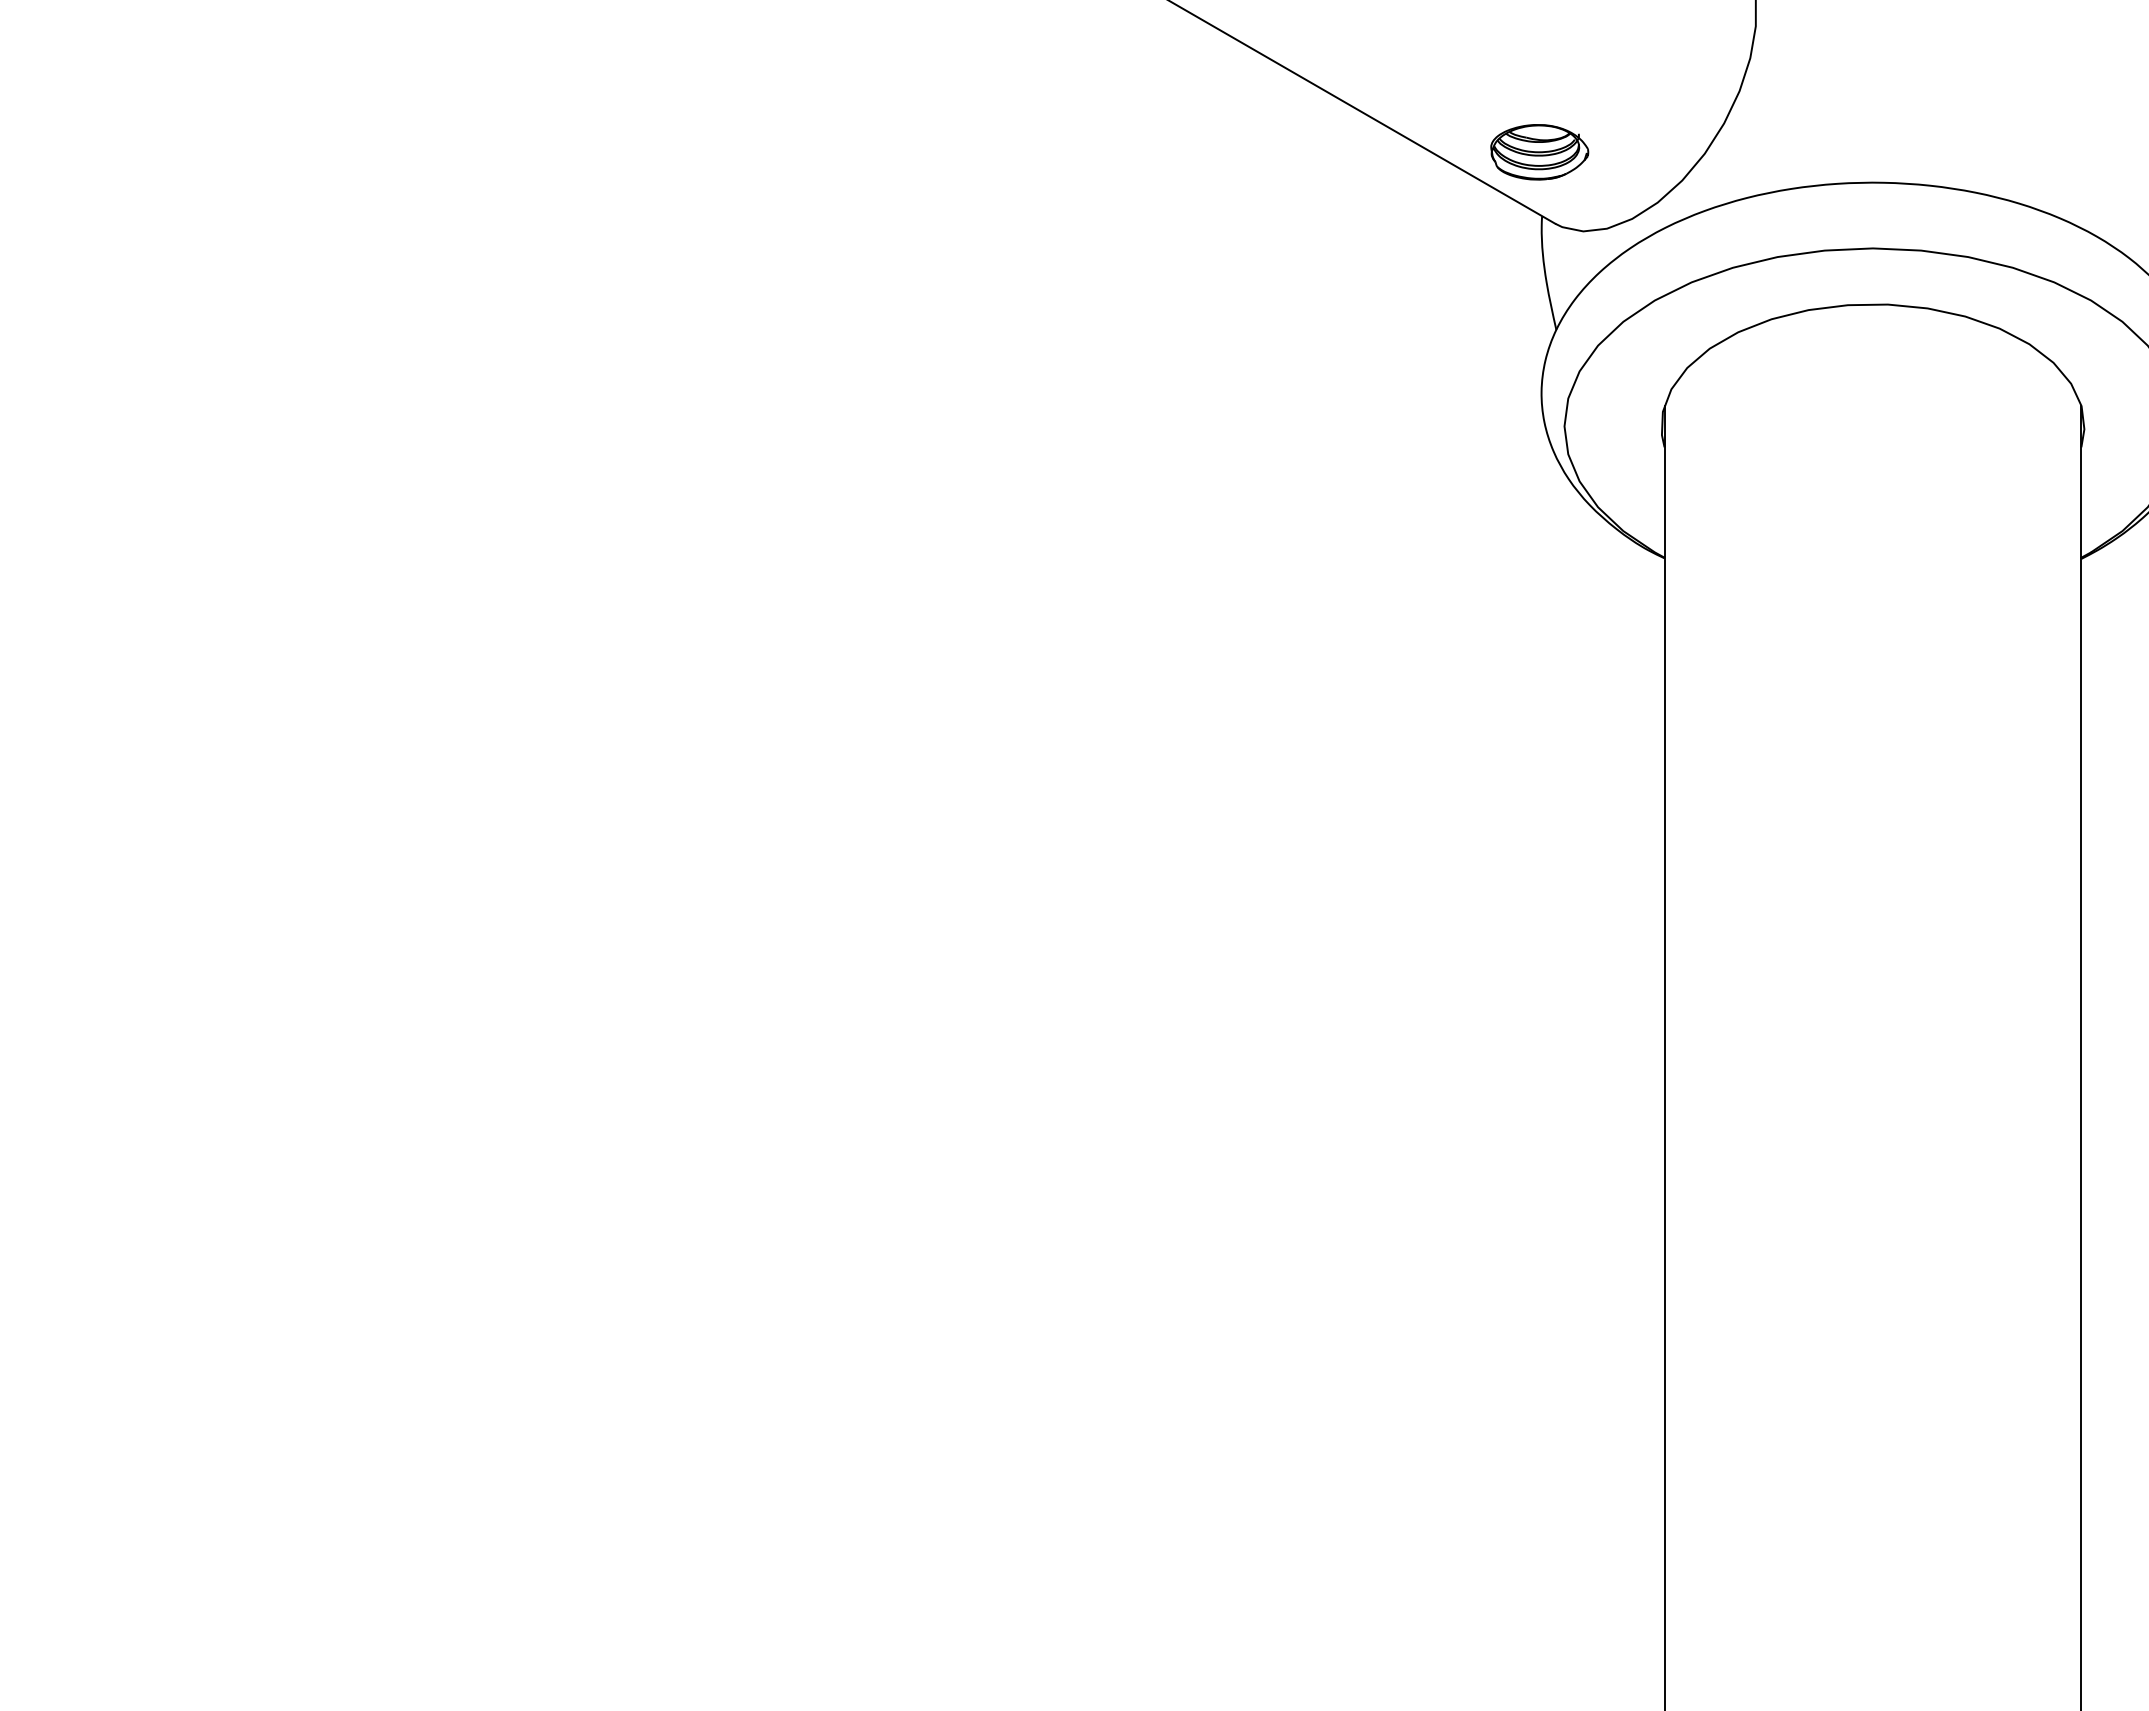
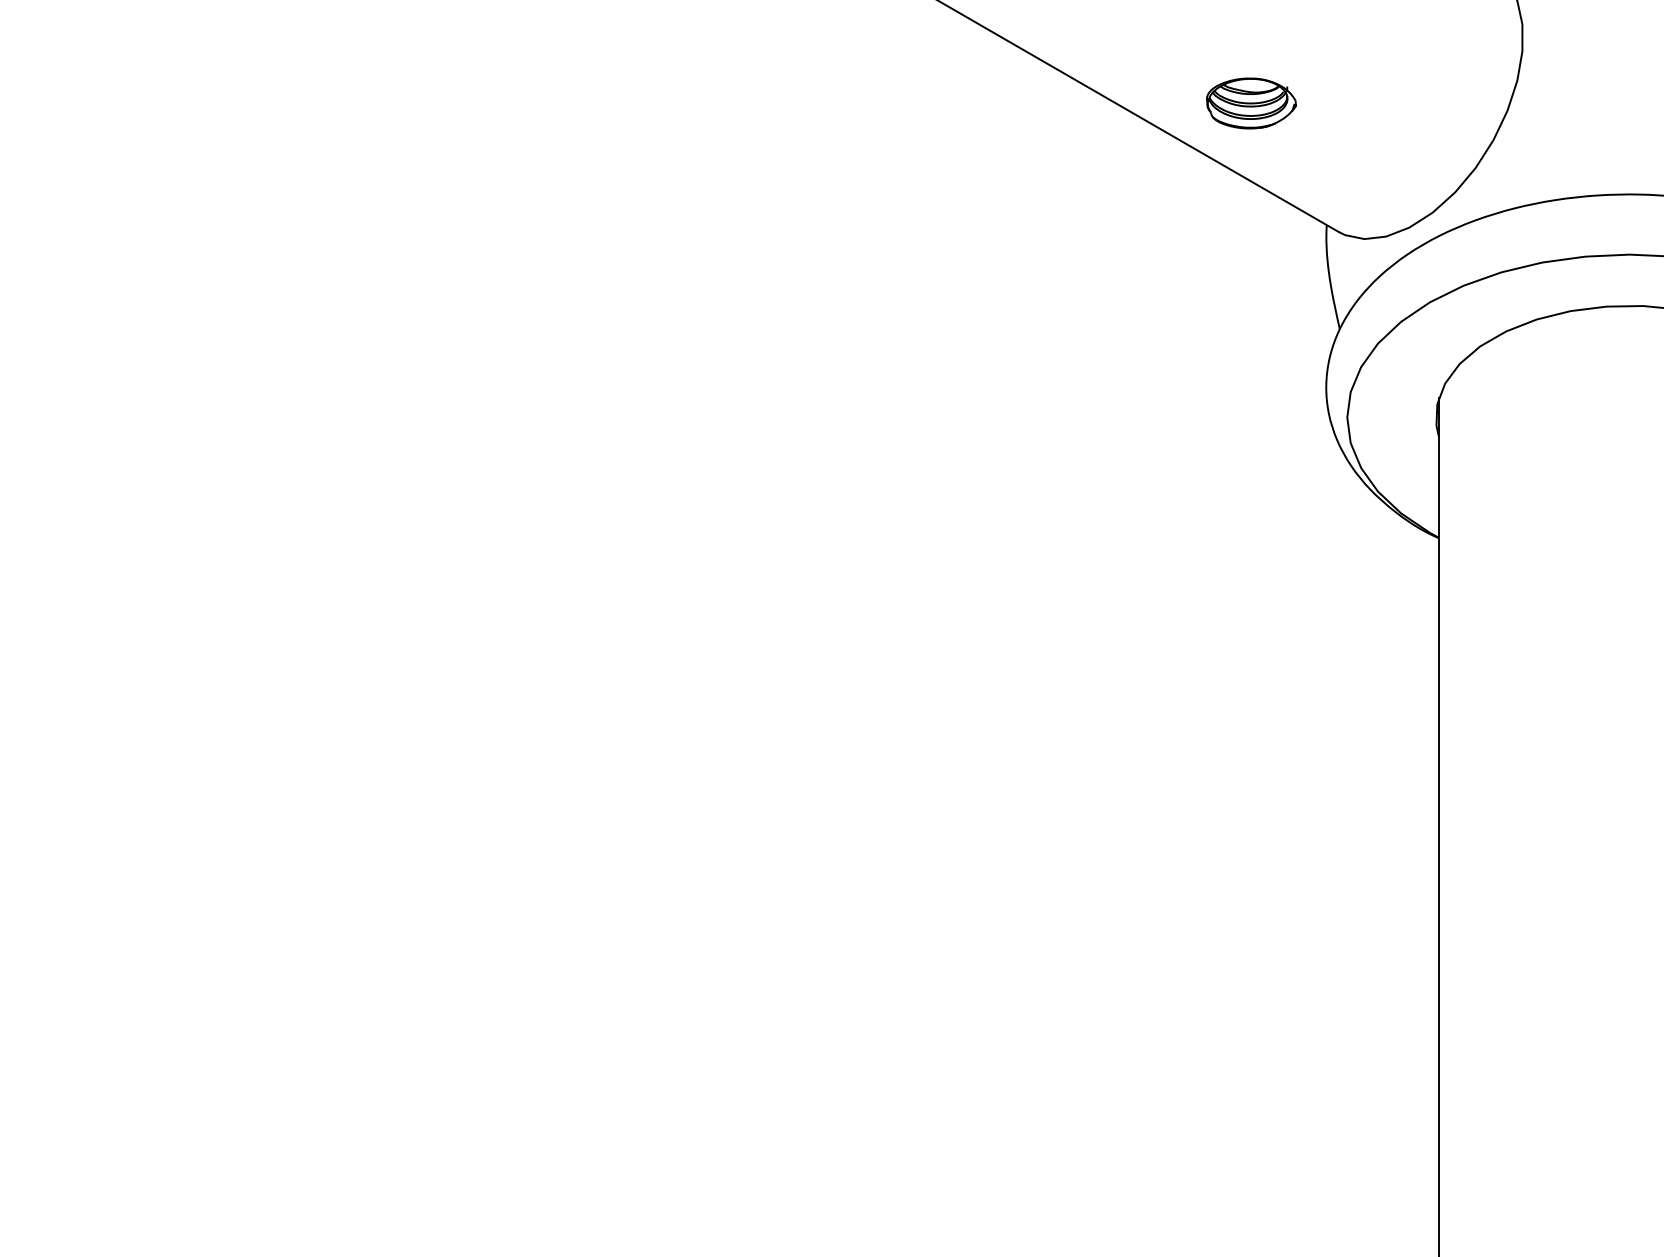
part: (1539, 152) -> (1251, 103), moved

